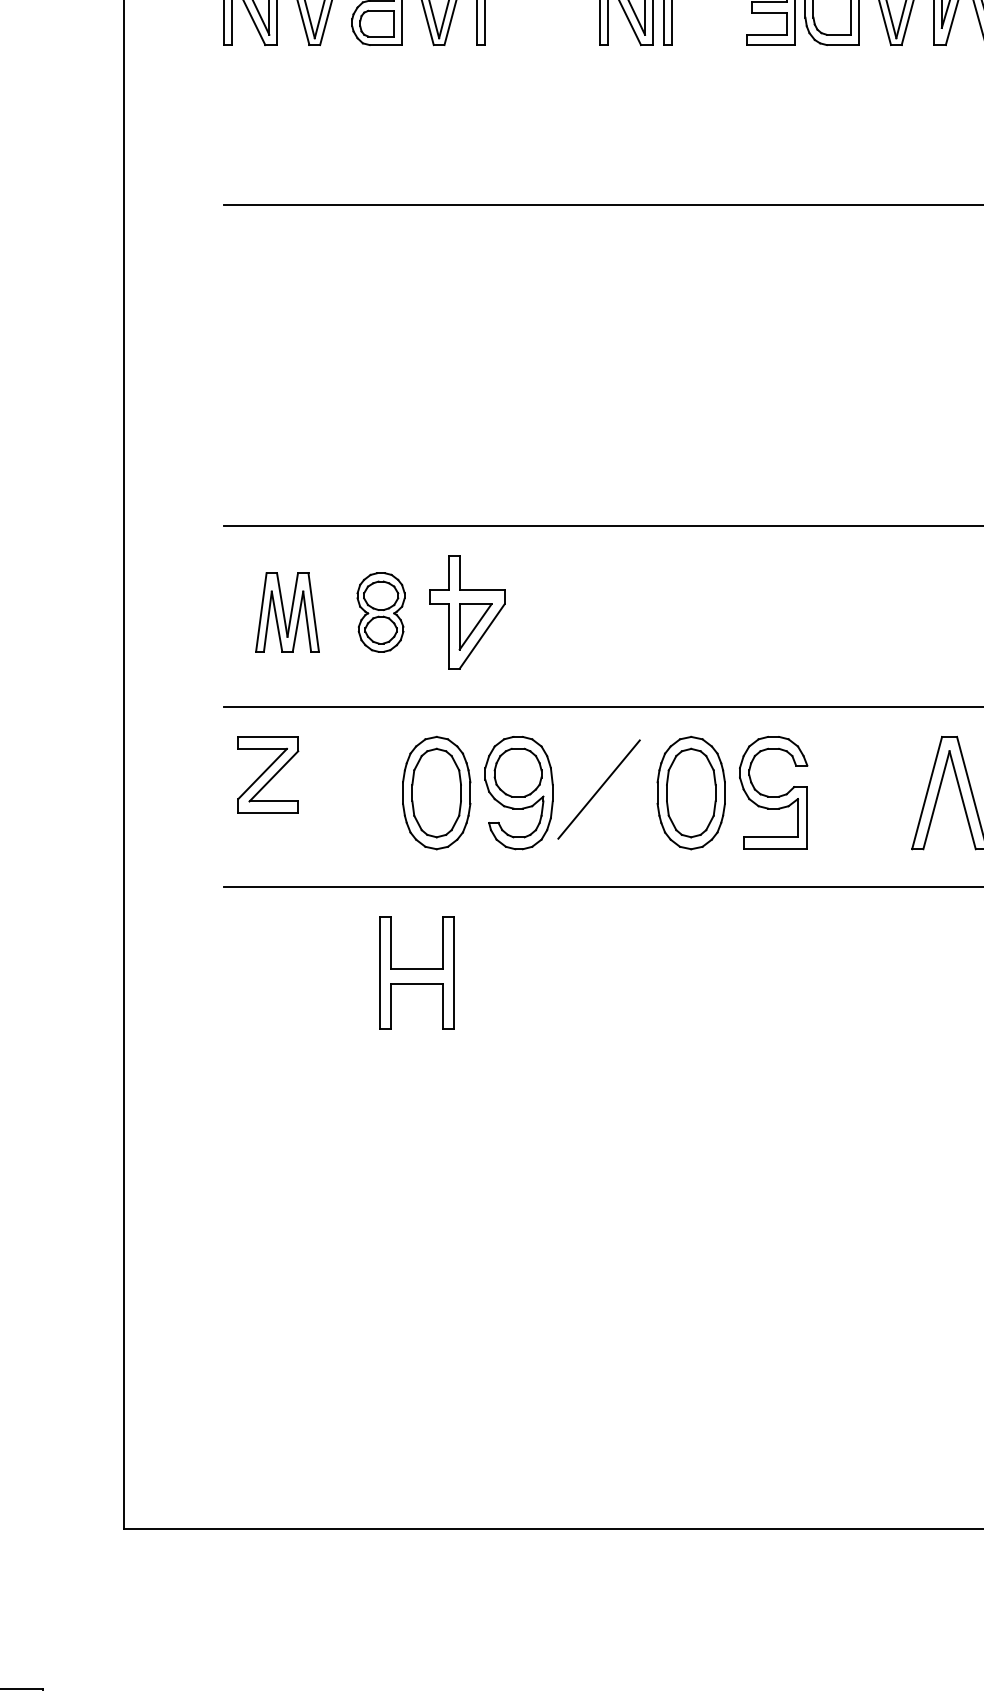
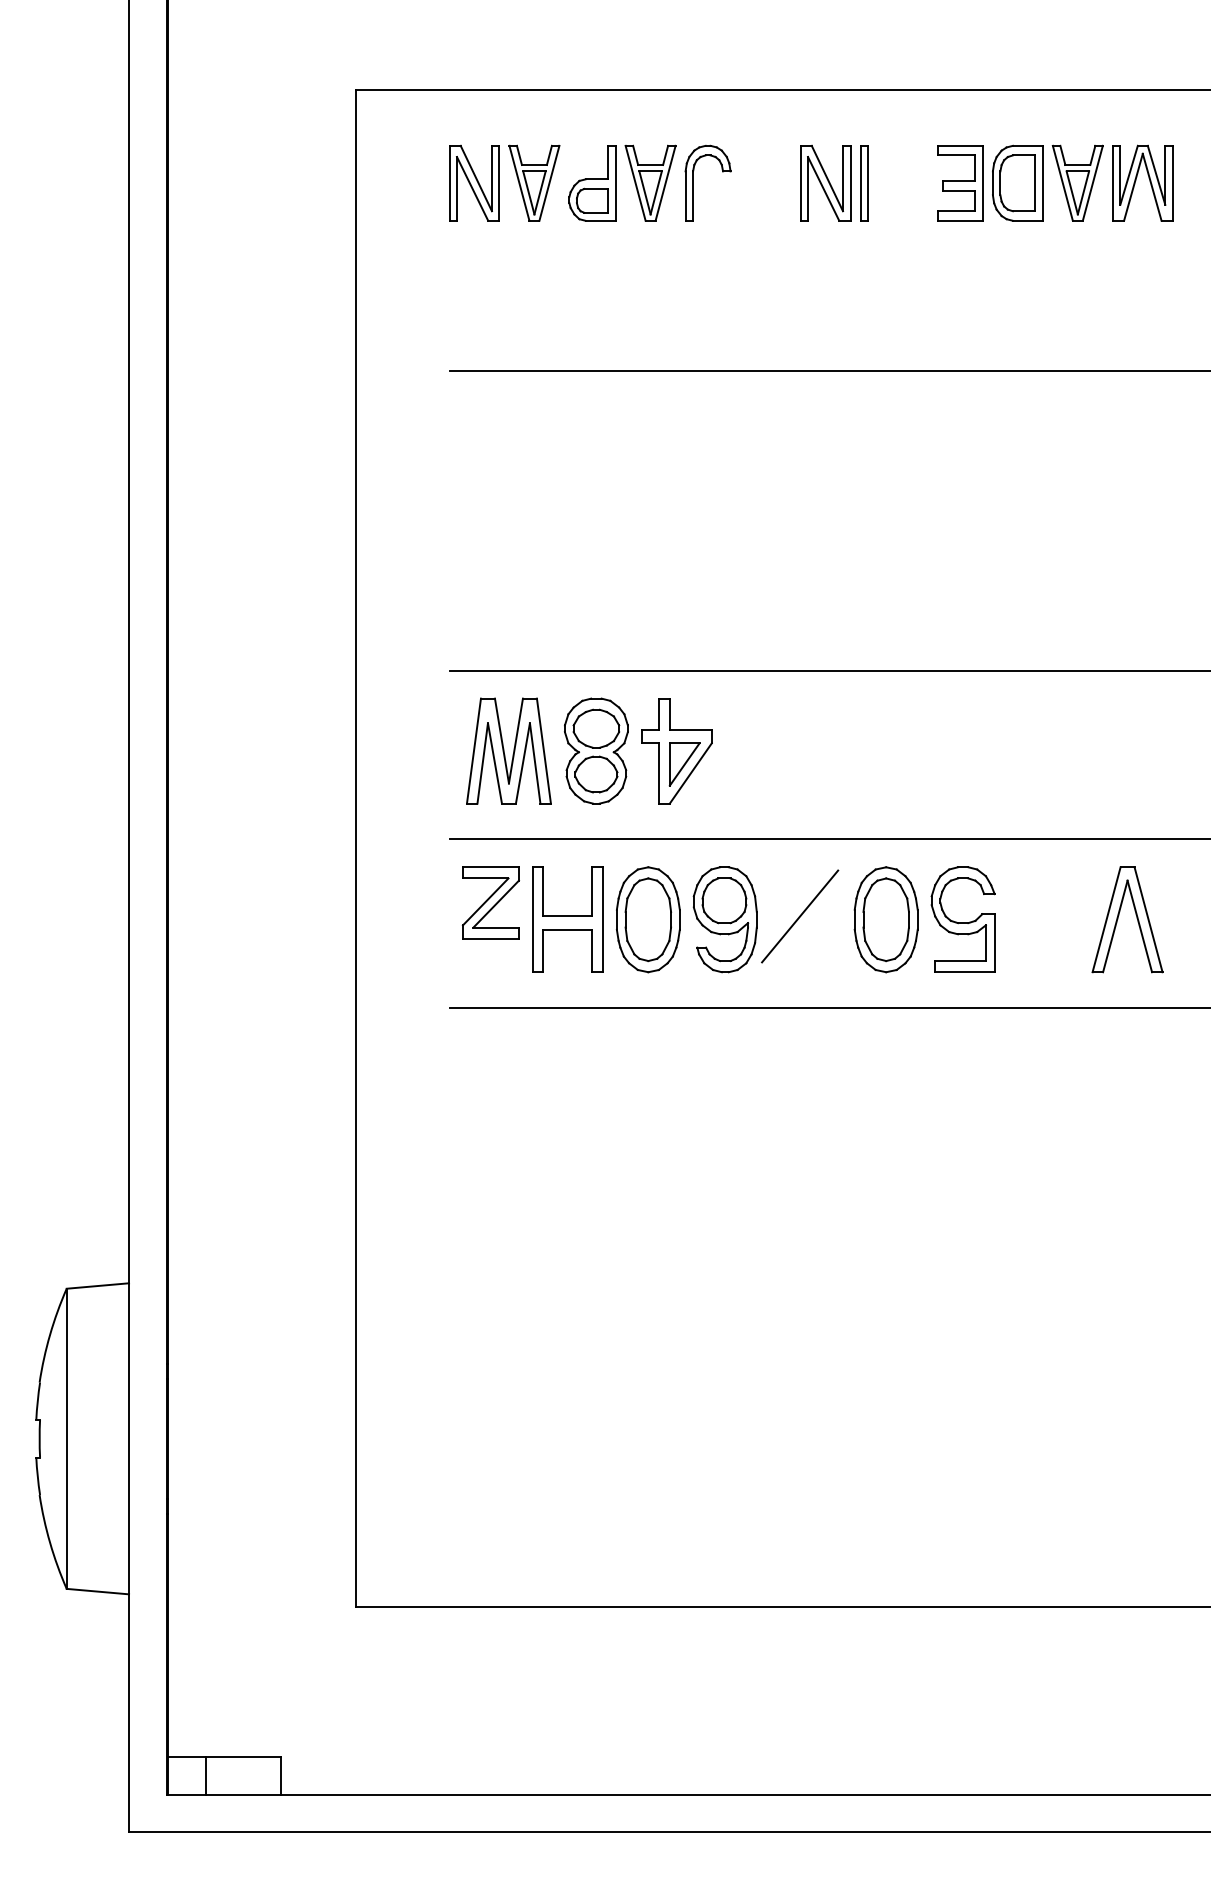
part: (287, 611) -> (508, 750), size x1.43
part: (381, 611) -> (596, 750), size x1.43
part: (416, 972) -> (567, 919), moved

